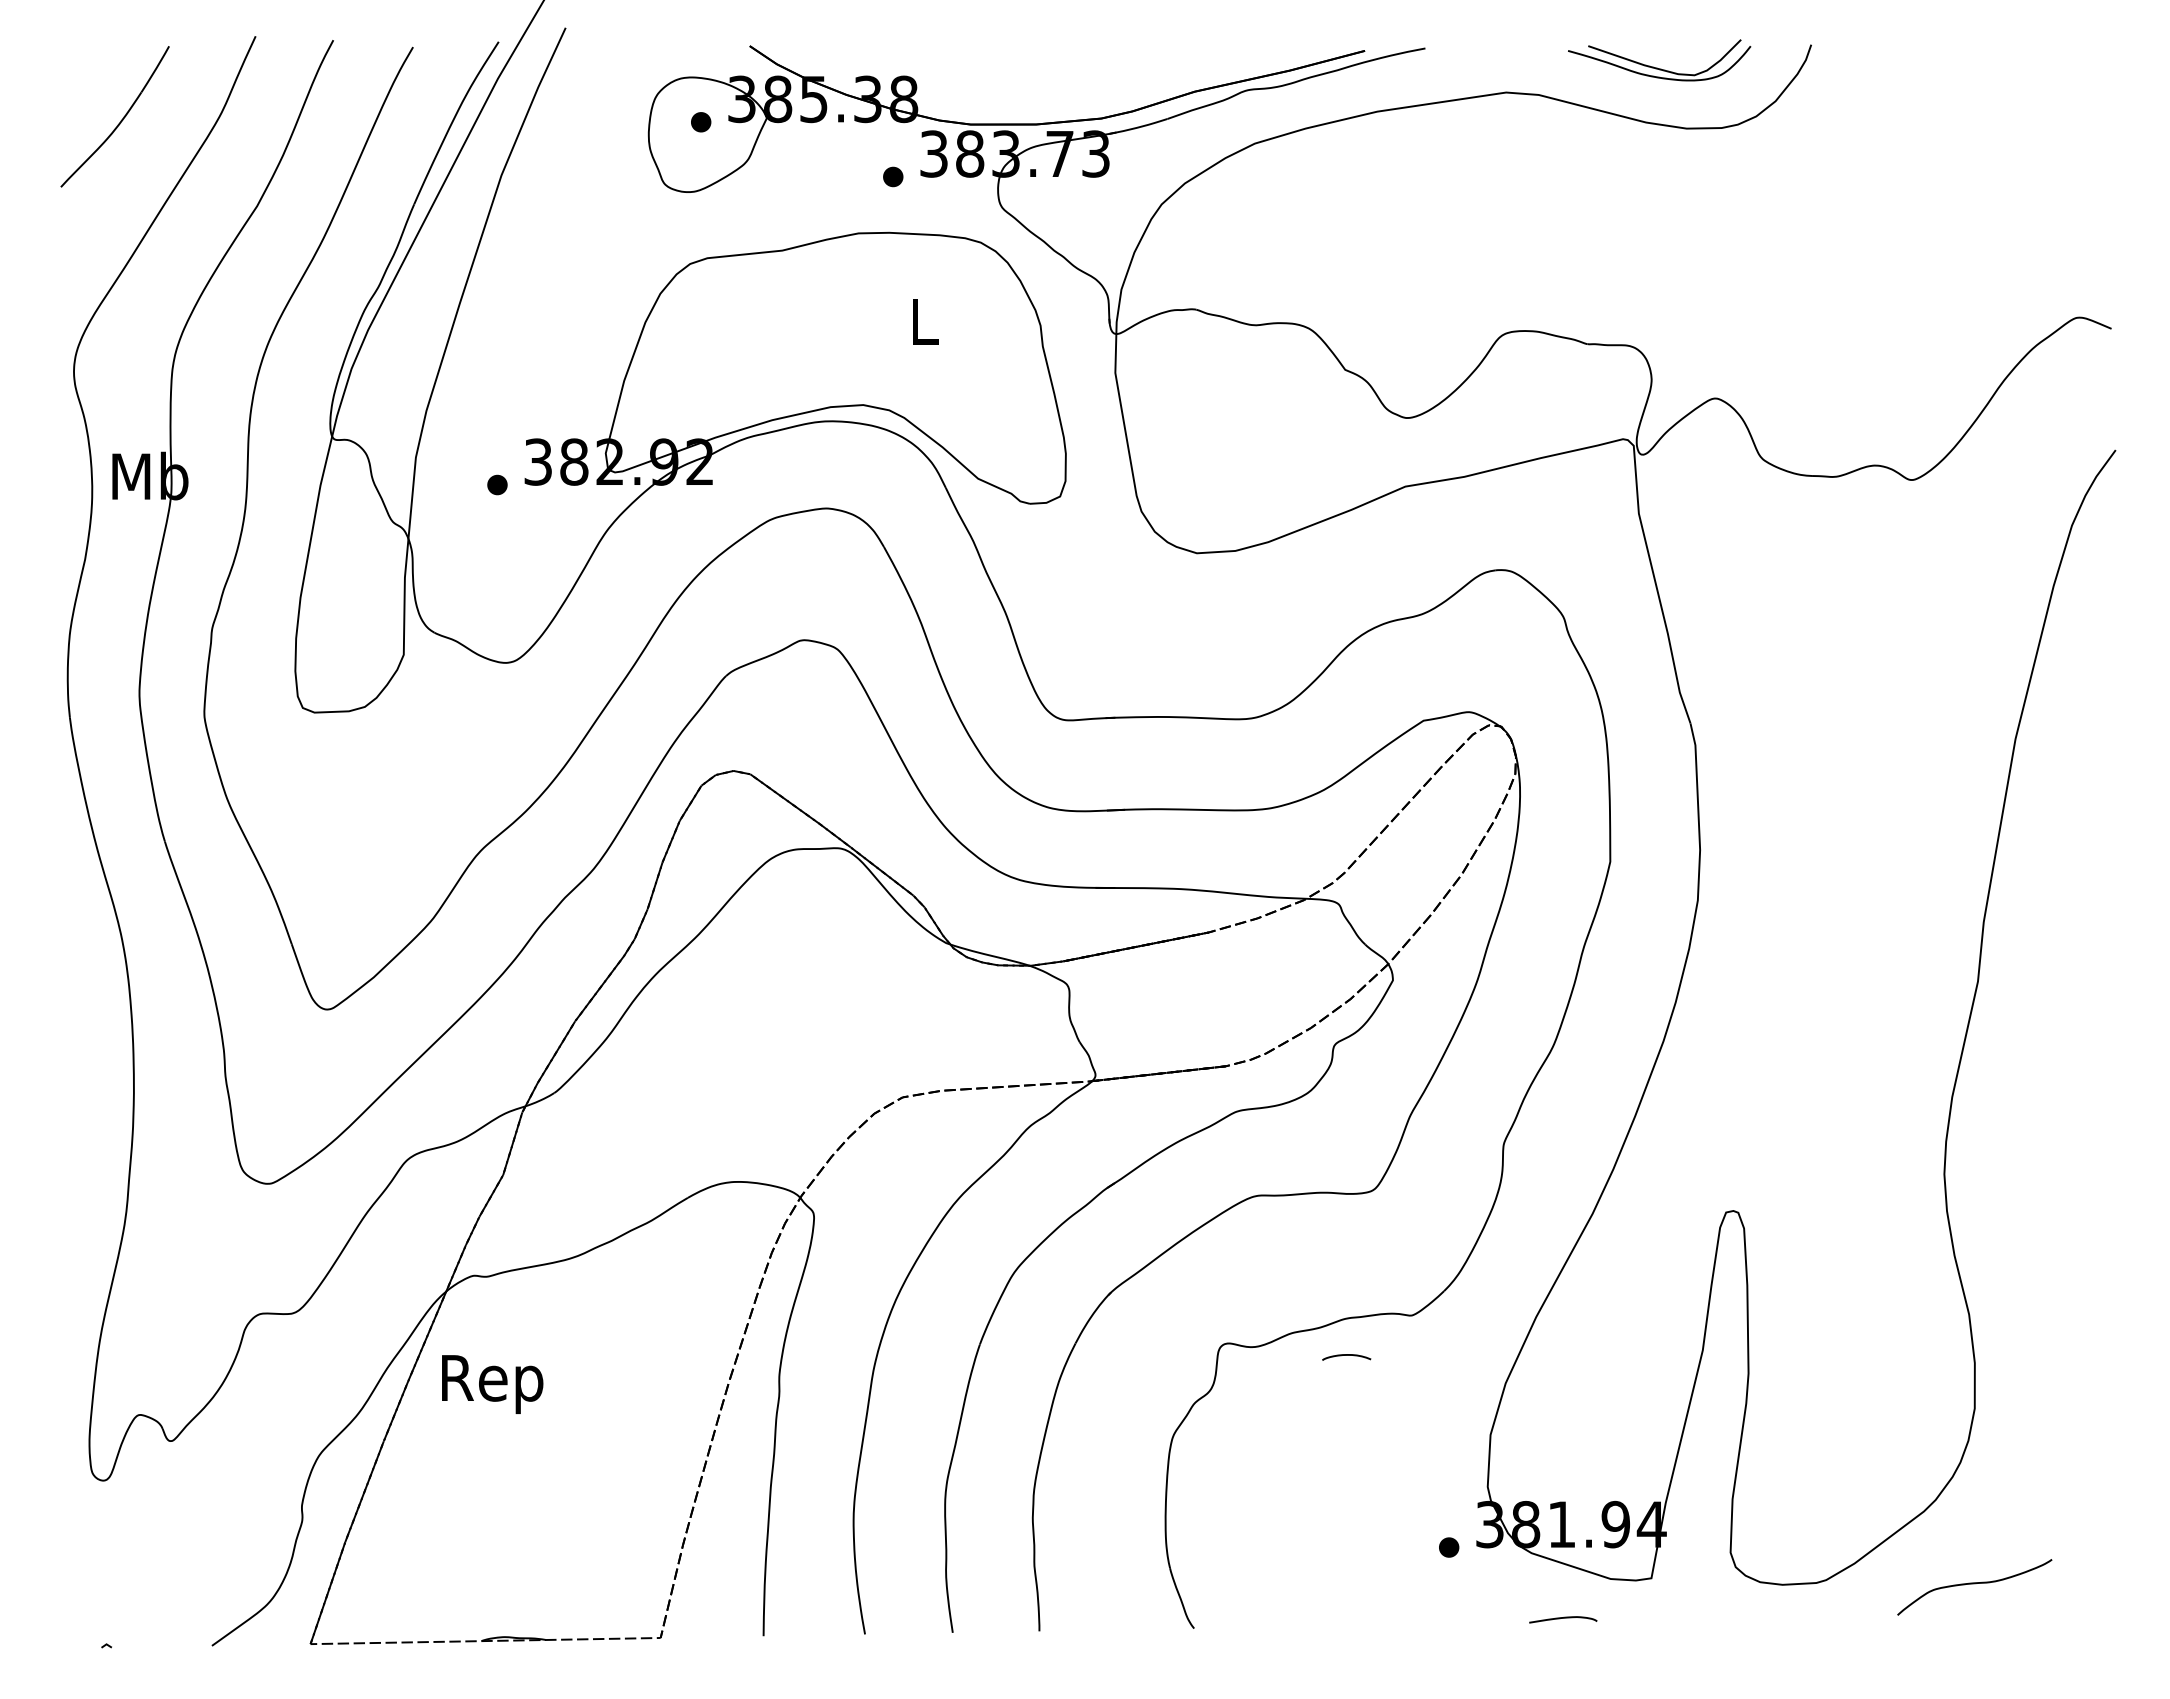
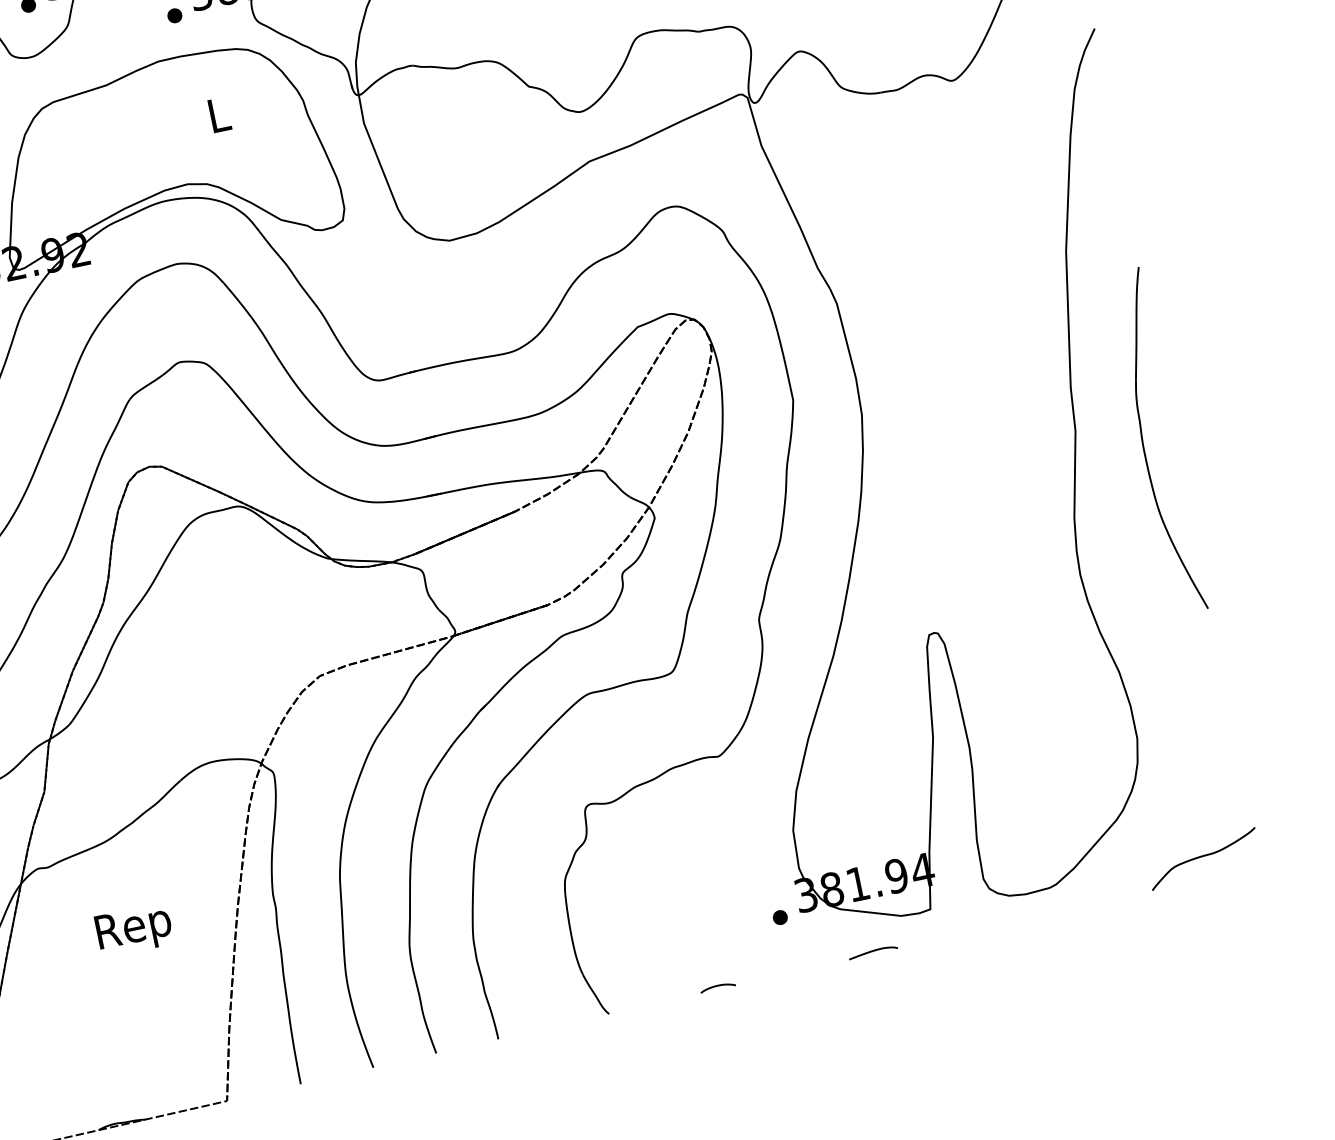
part: (2065, 1017) -> (1143, 443), added
curve: (1346, 1355) -> (717, 986), moved
text: (492, 1384) -> (134, 930), moved
curve: (1974, 1584) -> (1203, 857), moved

